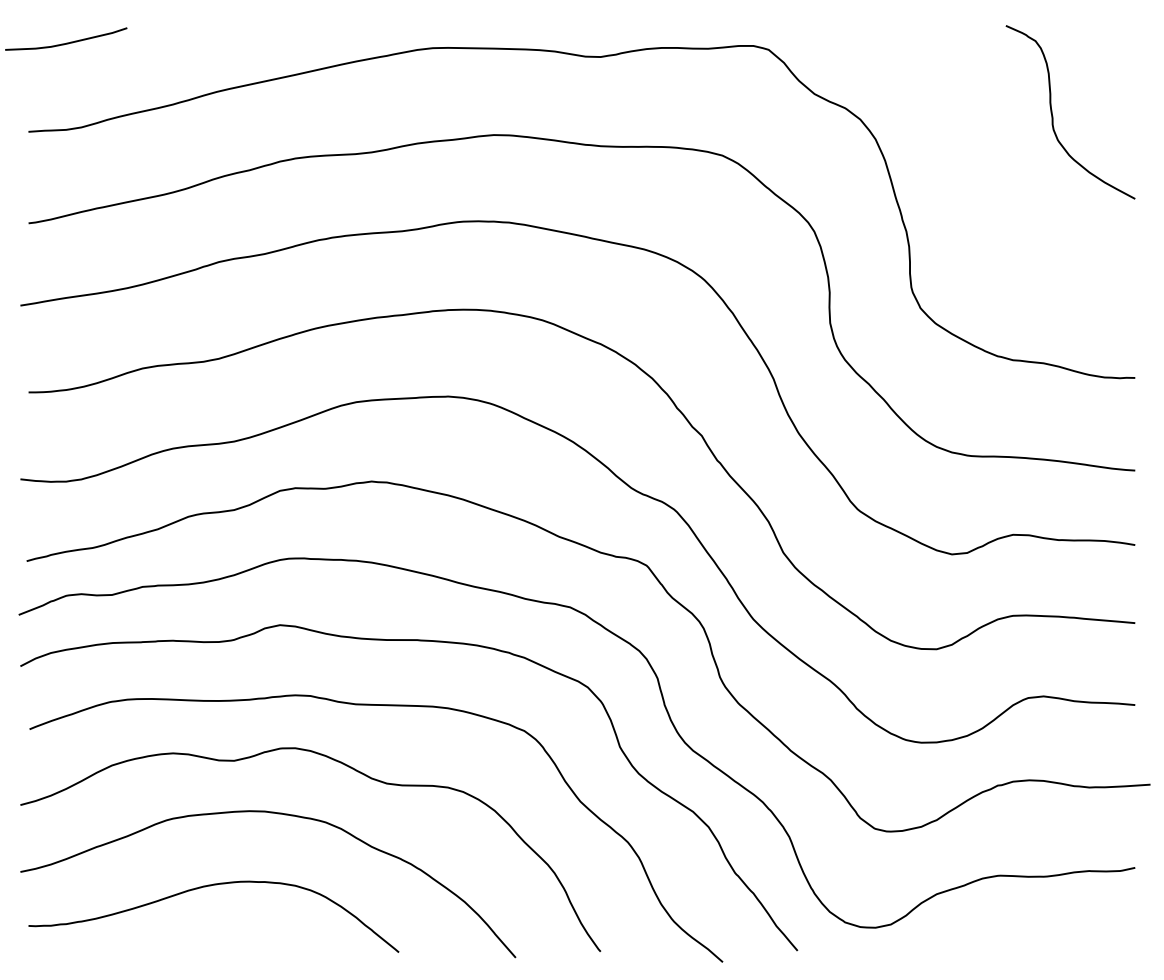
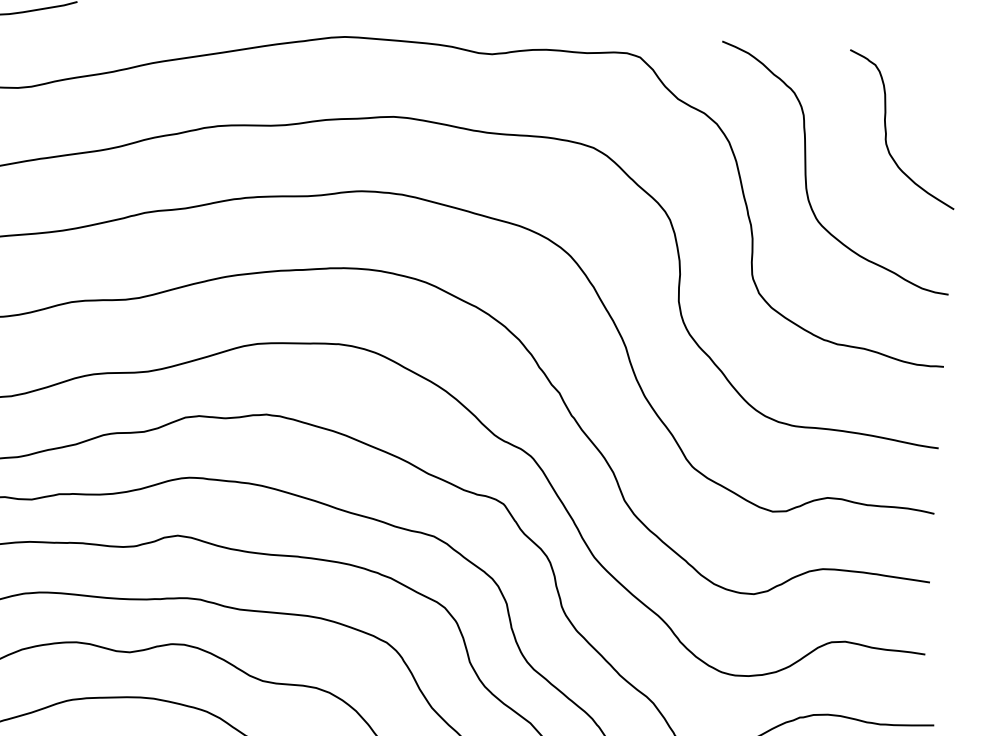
curve: (965, 167) -> (806, 172), added

